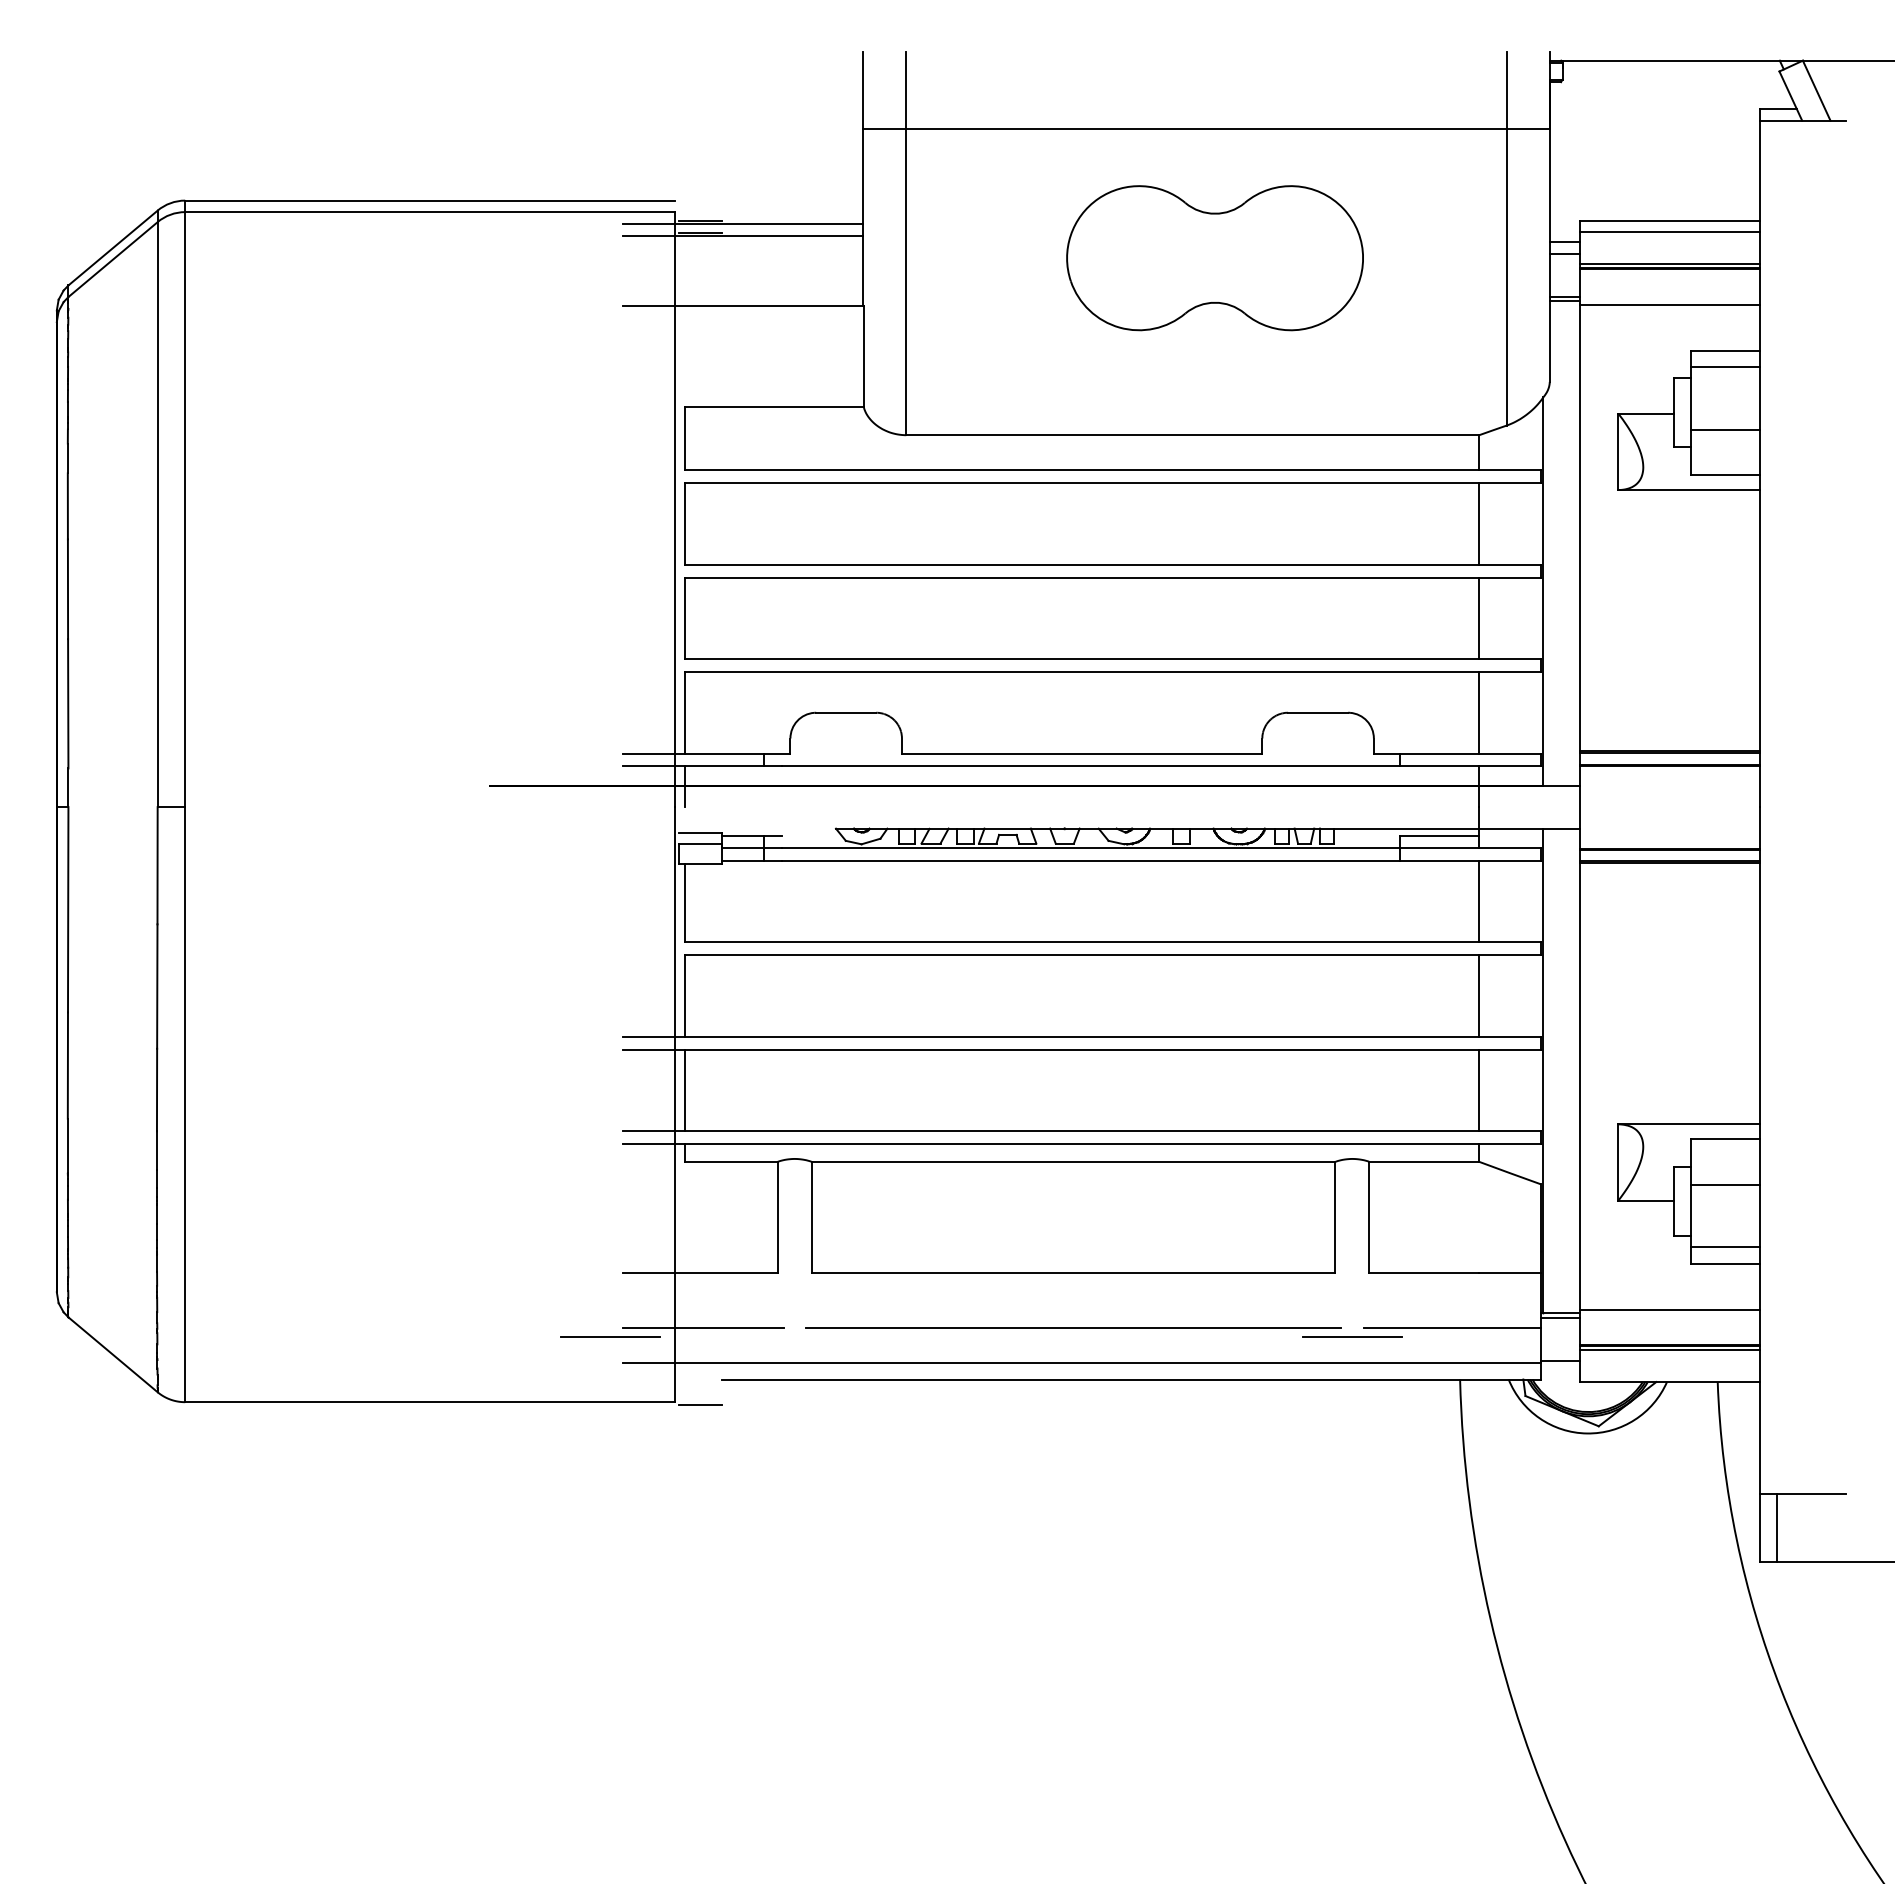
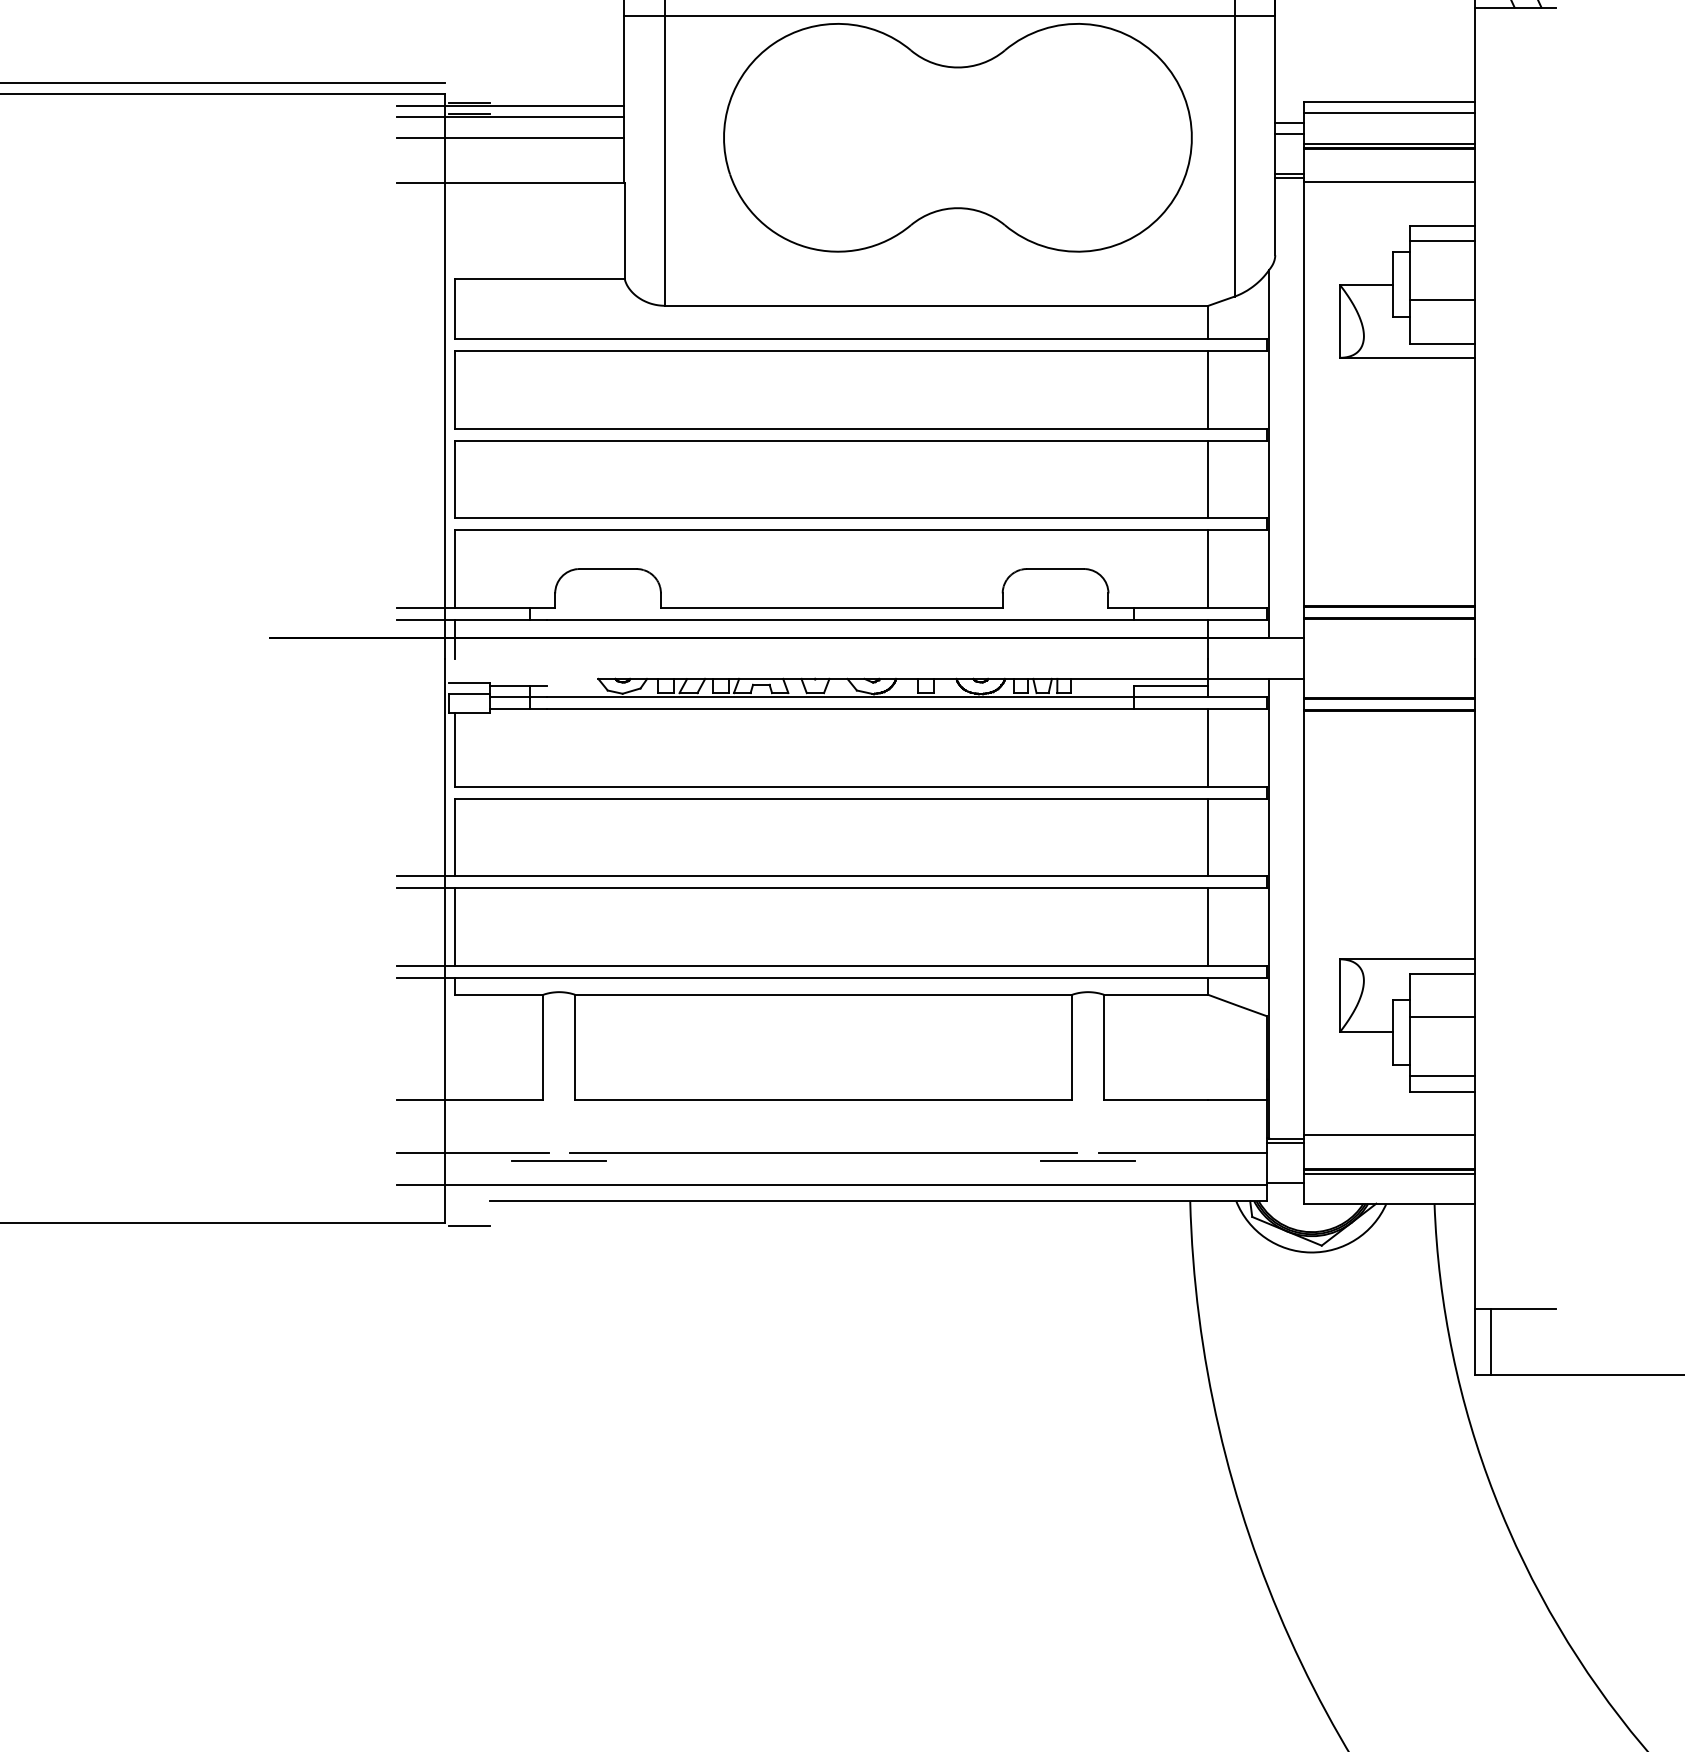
line: (743, 258) -> (510, 138), added
part: (1214, 258) -> (957, 138), size x1.67
line: (610, 1336) -> (559, 1160), moved

